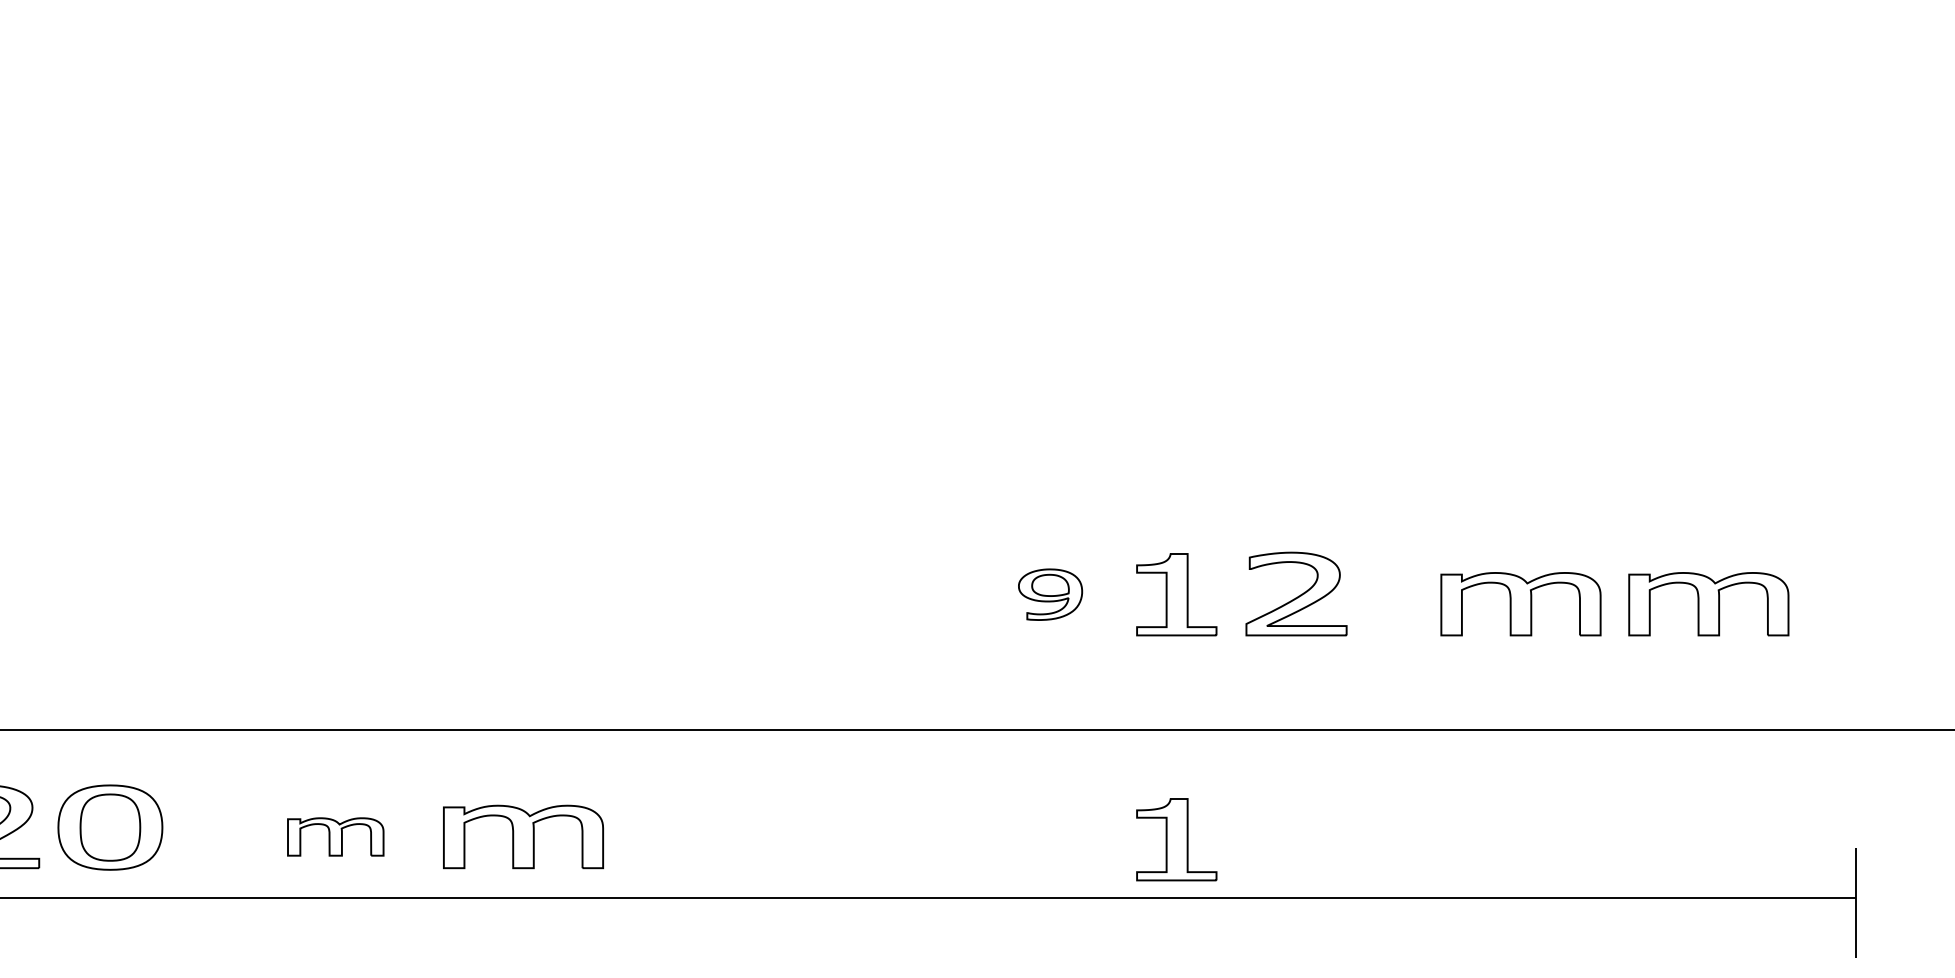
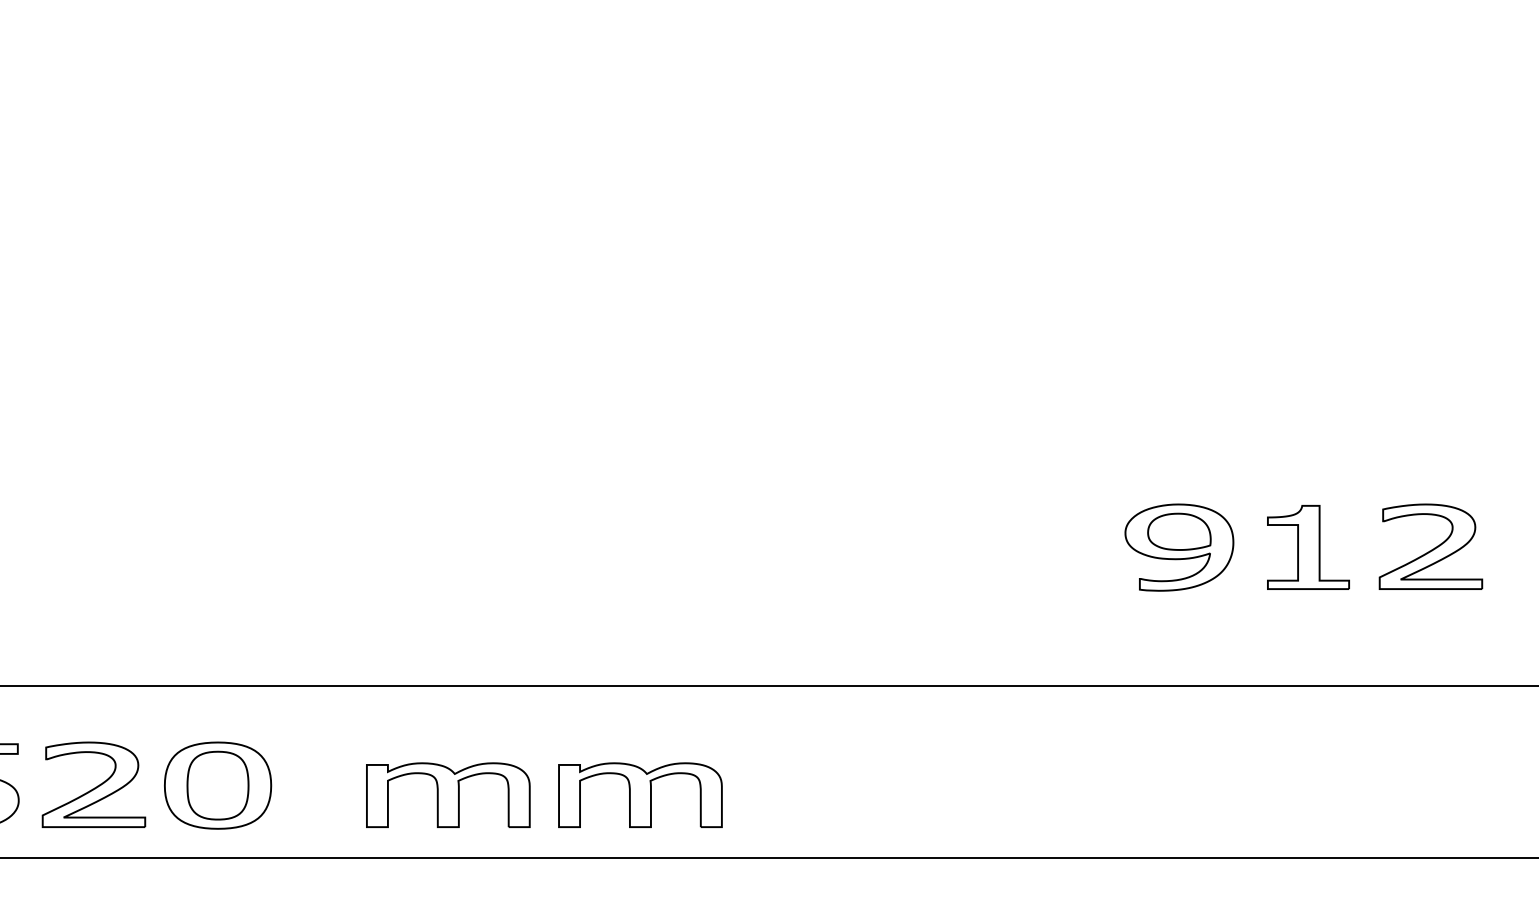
part: (1050, 594) -> (1179, 547), size x1.67
part: (335, 836) -> (448, 794), size x1.67
part: (1176, 839) -> (1308, 797), removed

